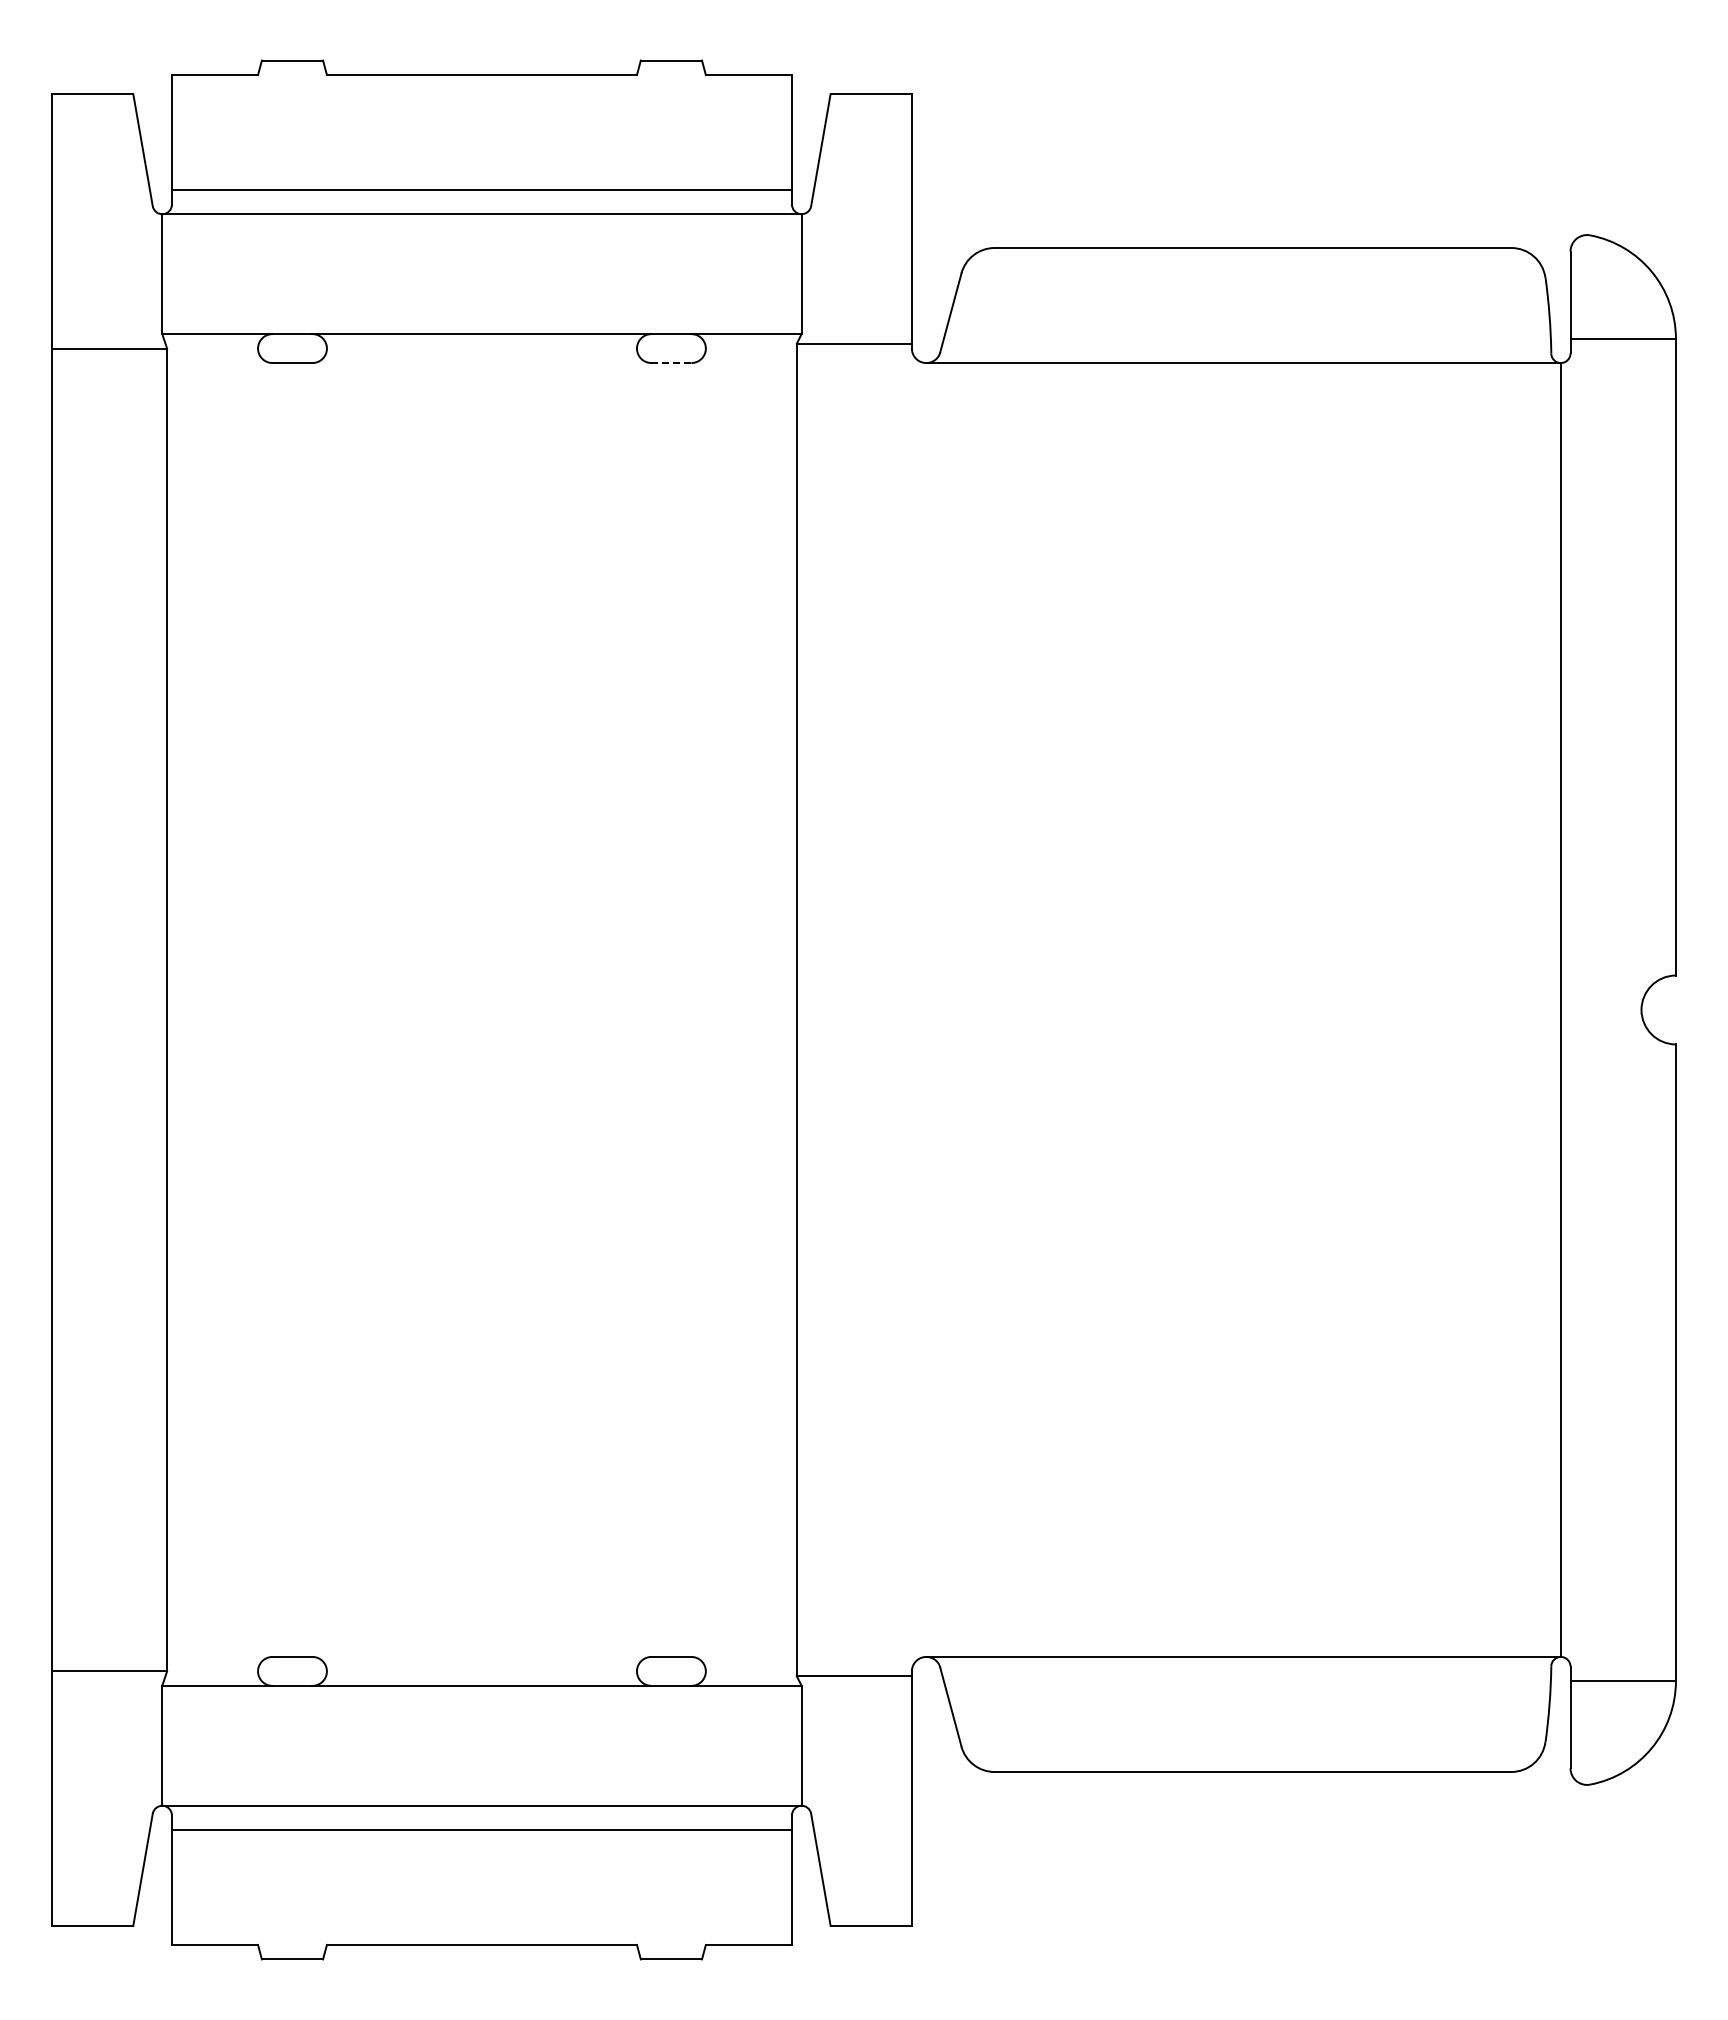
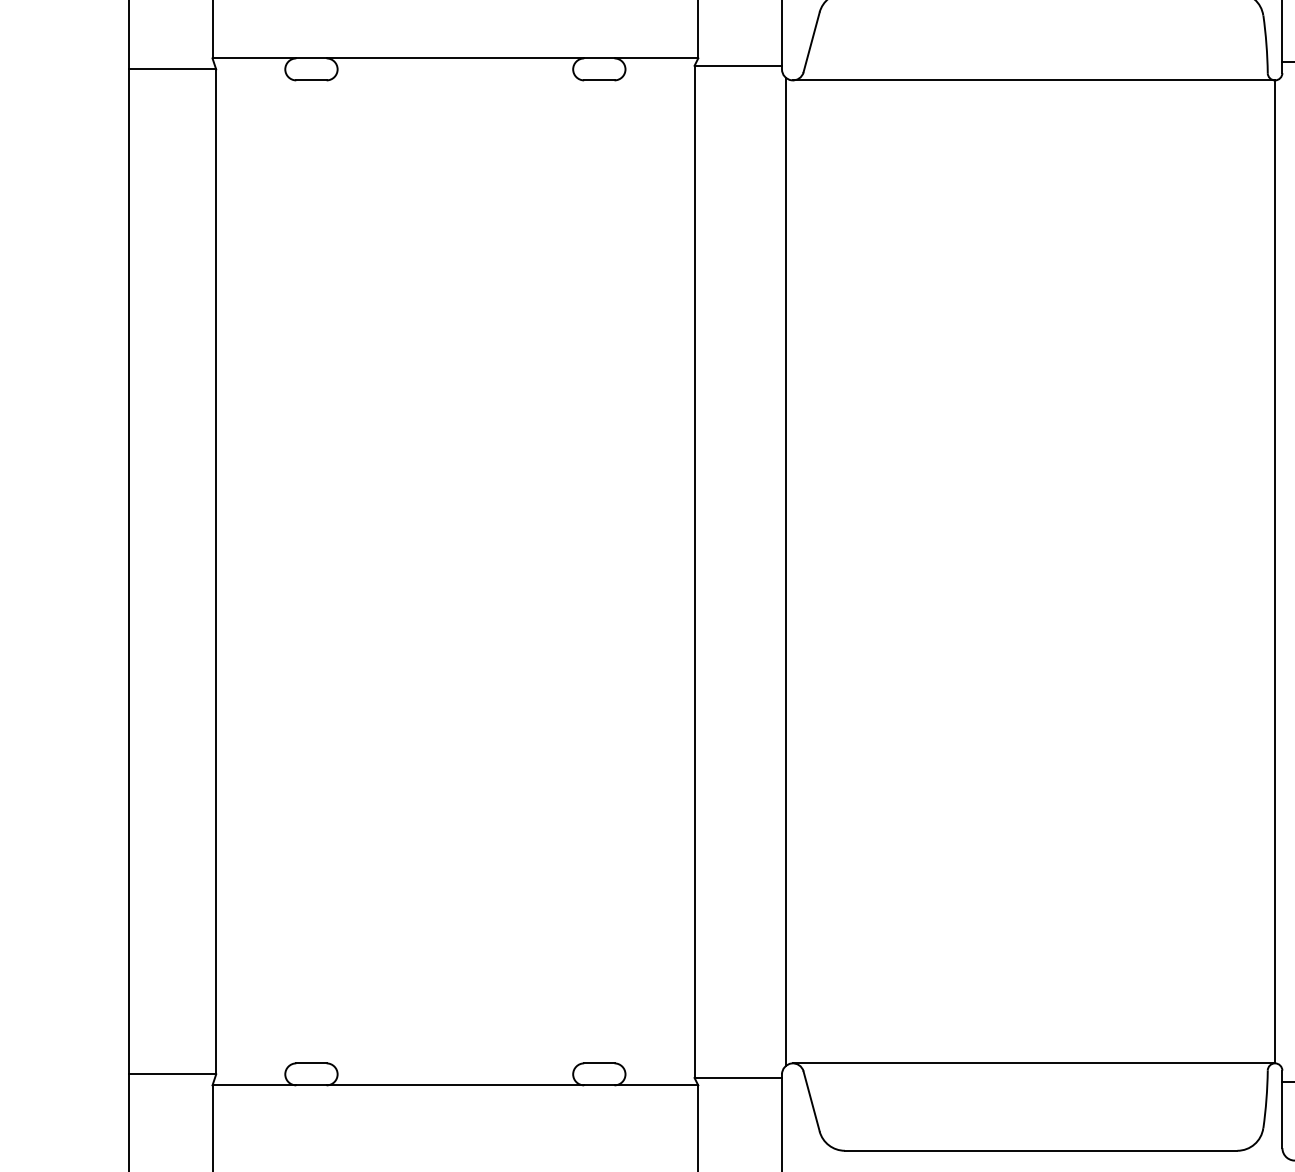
line: (671, 363) -> (599, 80), dashed -> solid
line: (916, 1009) -> (785, 571), added

